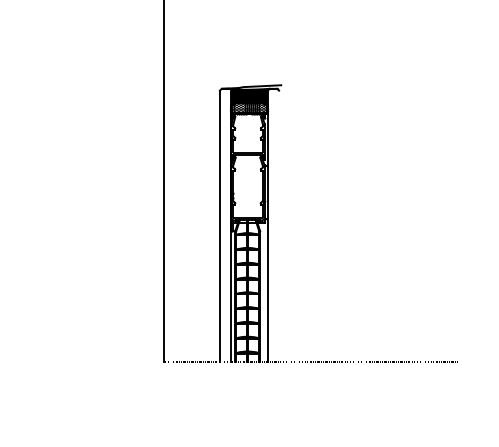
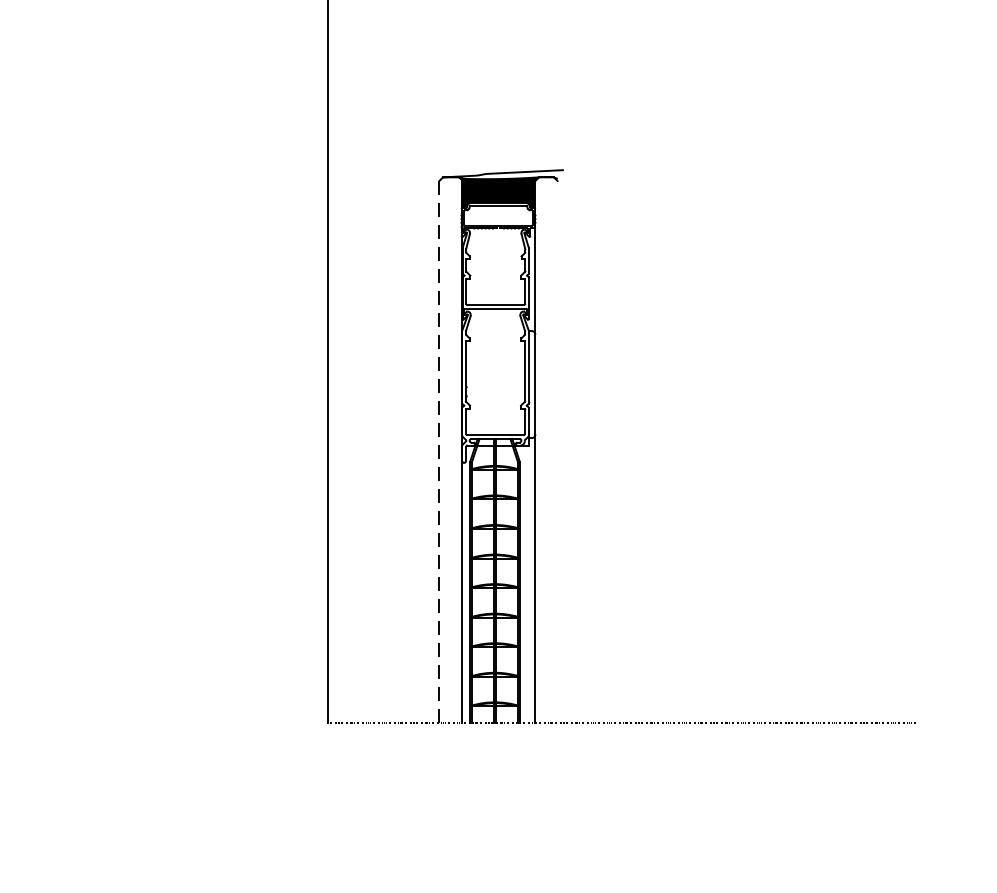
hatch: (249, 108) -> (498, 216), removed
line: (219, 226) -> (438, 452), solid -> dashed

